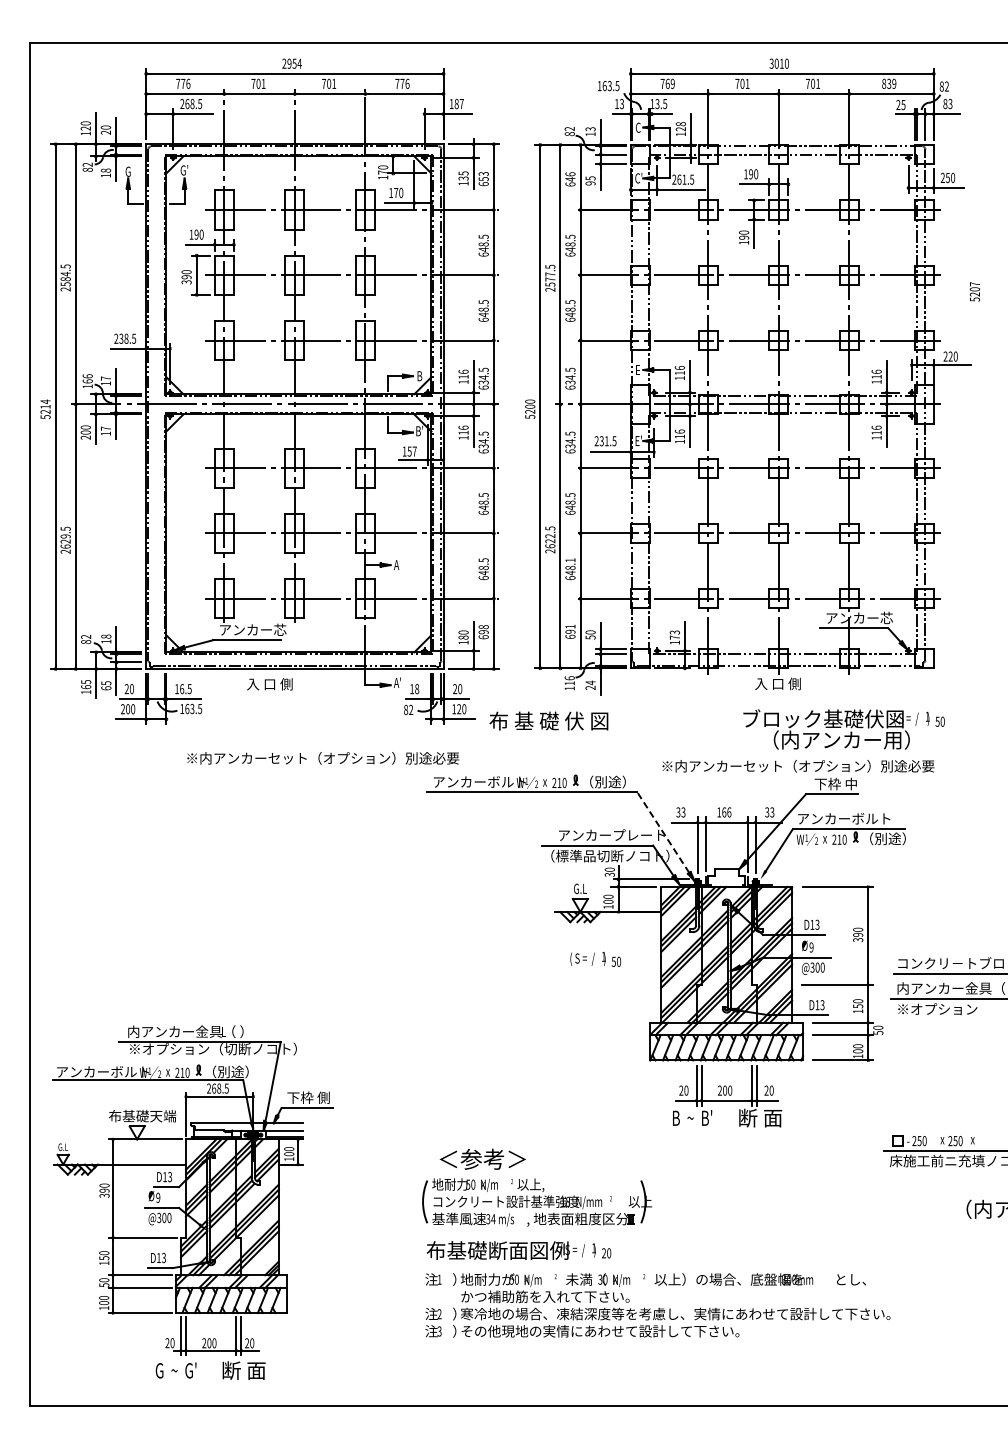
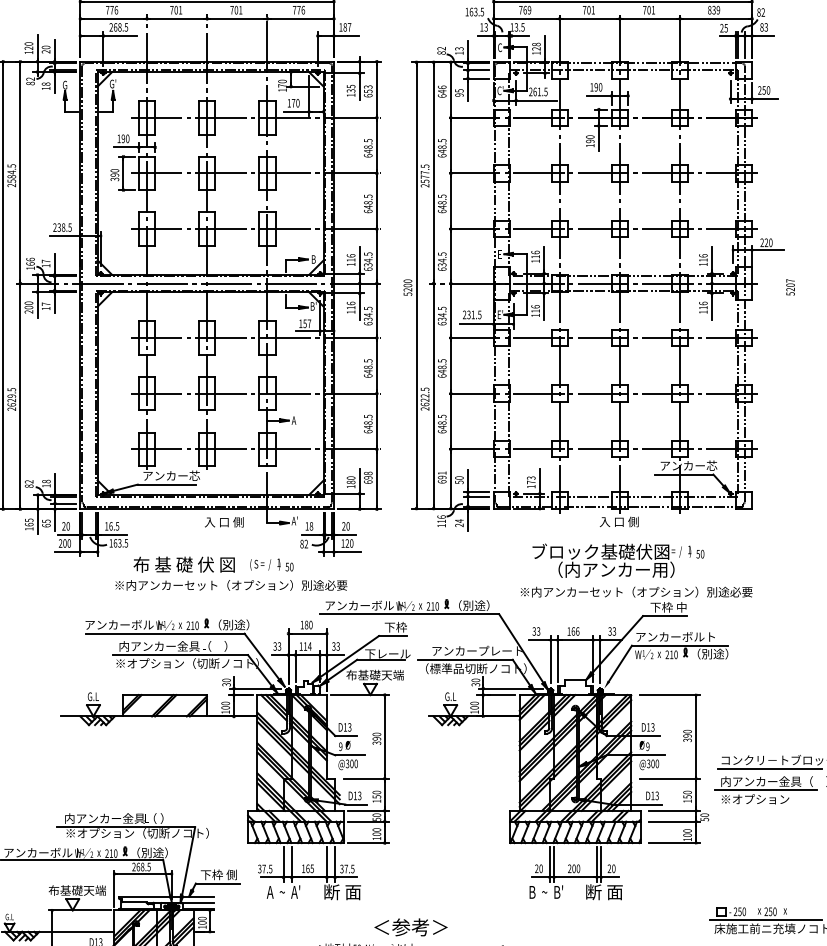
text: (974, 291) -> (790, 287), moved
text: (570, 560) -> (442, 416), 648.1 -> 648.5
text: (269, 684) -> (223, 522), moved
text: (548, 720) -> (183, 564), moved
text: (843, 729) -> (617, 560), moved
line: (663, 832) -> (521, 648), dashed -> solid
text: (595, 959) -> (271, 565), moved
part: (353, 962) -> (257, 759), added
text: (482, 1158) -> (410, 926), moved

